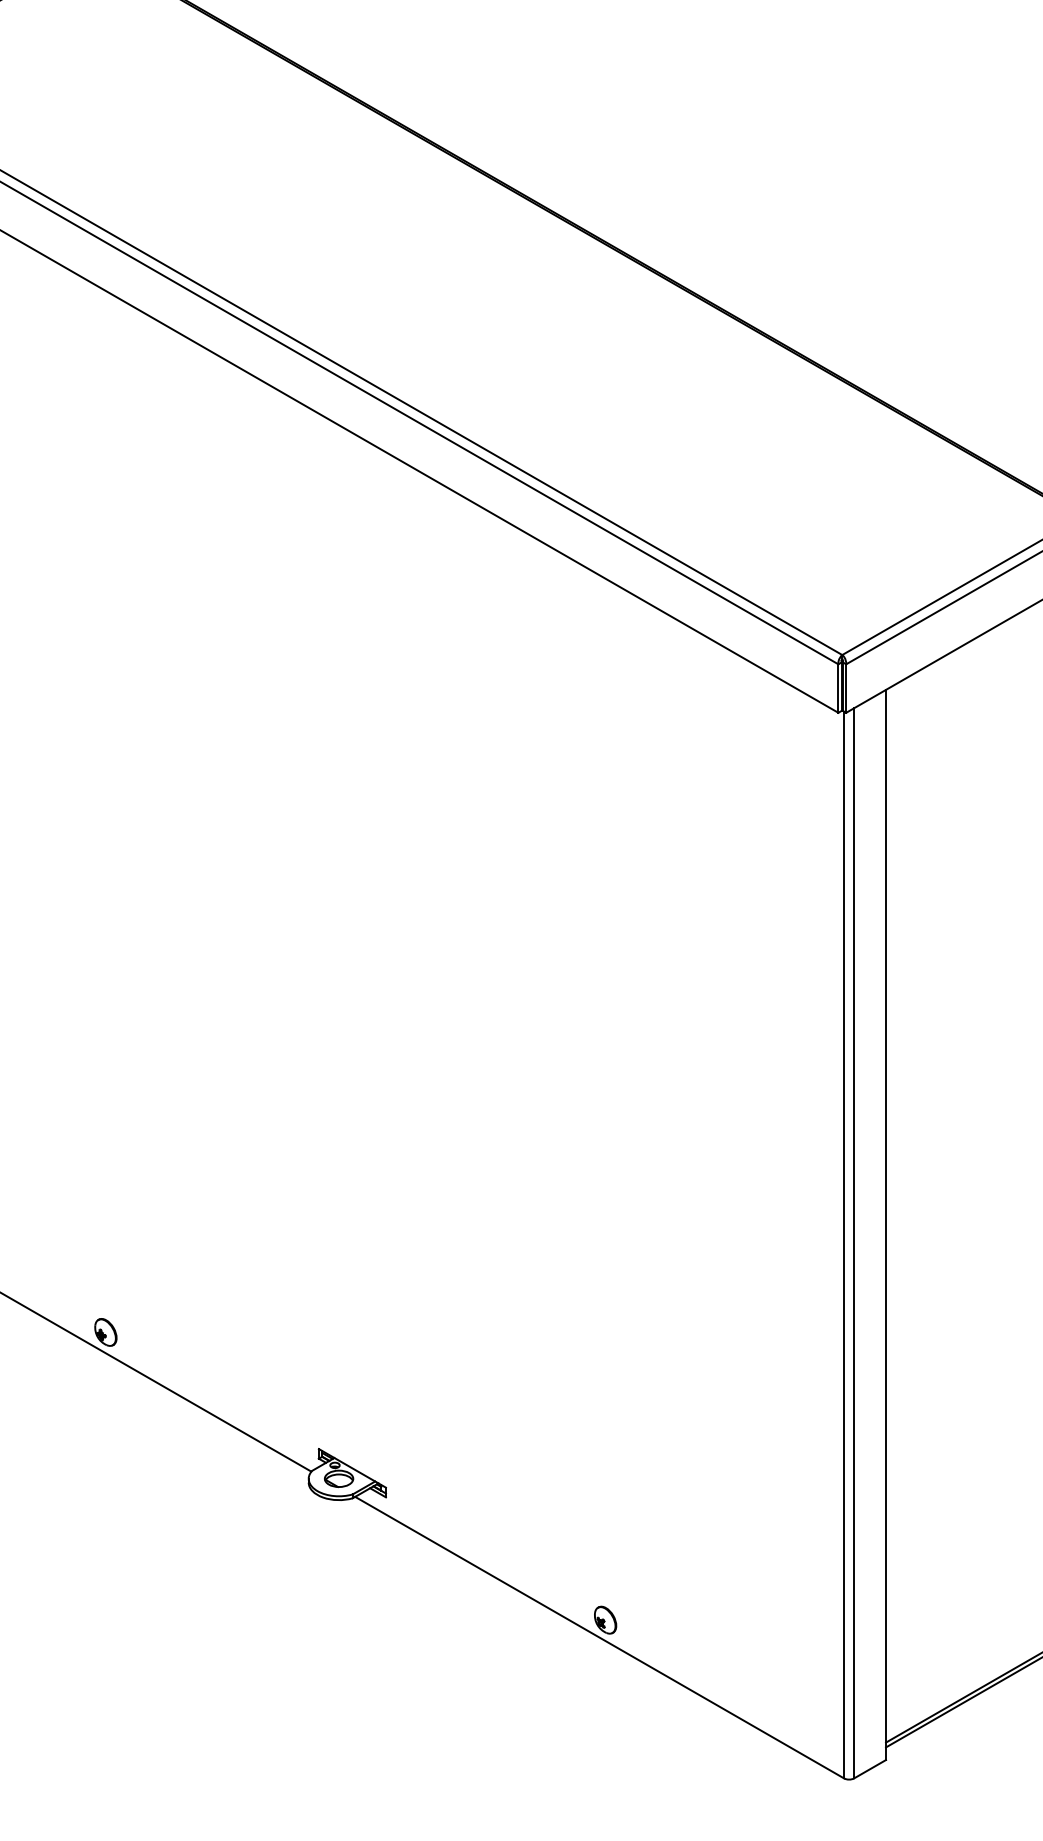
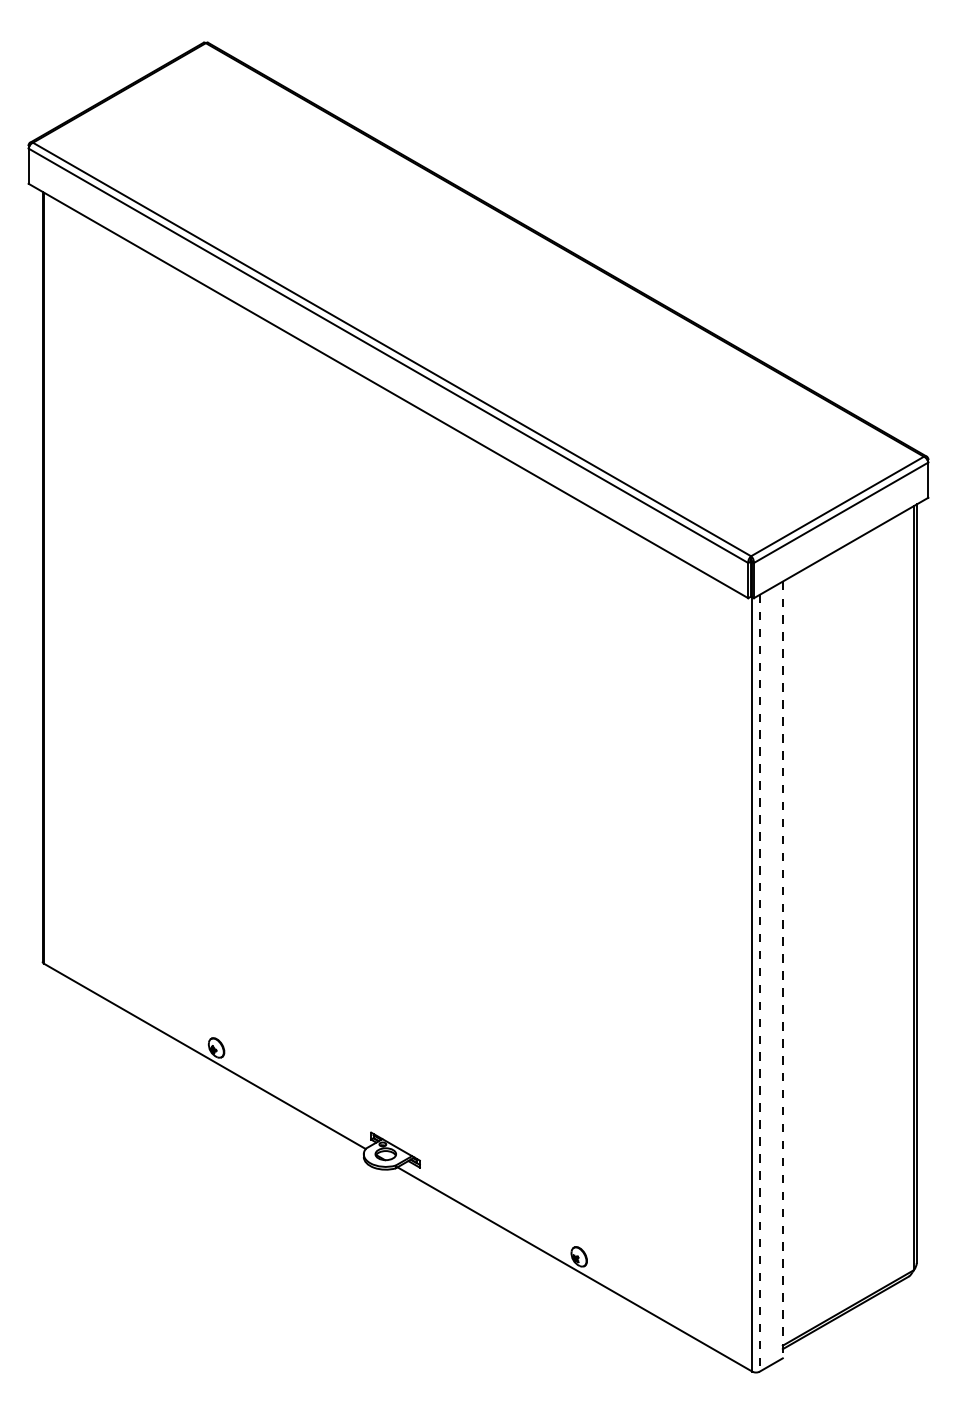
line: (885, 1225) -> (782, 970), solid -> dashed
line: (853, 1243) -> (759, 983), solid -> dashed

